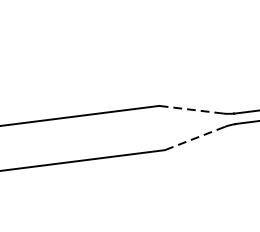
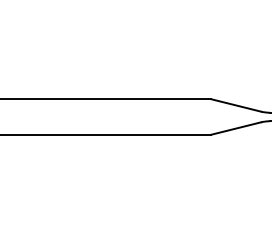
line: (190, 109) -> (235, 105), dashed -> solid
line: (194, 138) -> (235, 128), dashed -> solid

